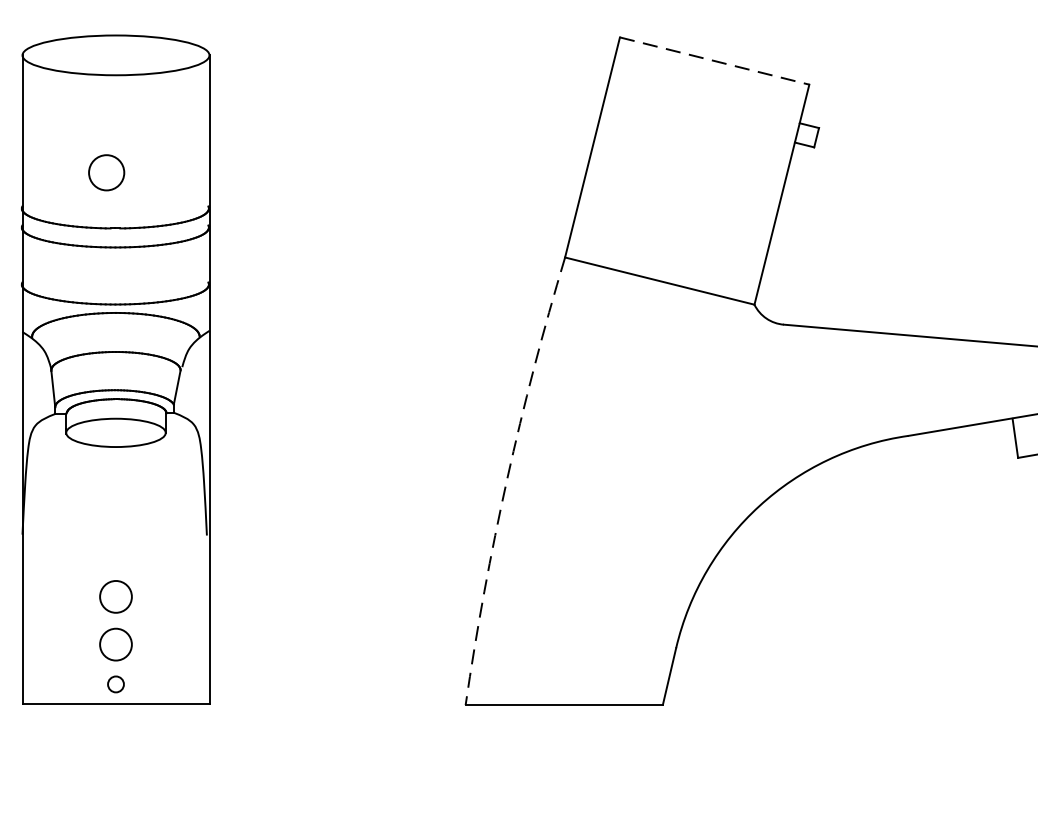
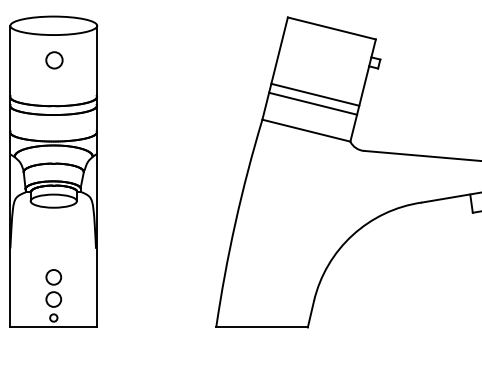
line: (715, 61) -> (332, 28), dashed -> solid
circle: (106, 173) -> (54, 60), moved
line: (679, 203) -> (315, 94), added
line: (675, 222) -> (313, 103), added
arc: (507, 478) -> (235, 222), dashed -> solid

